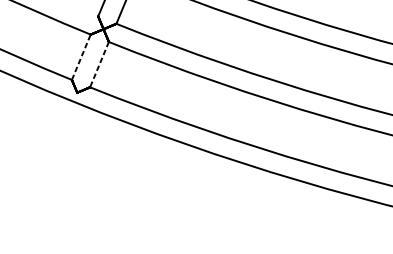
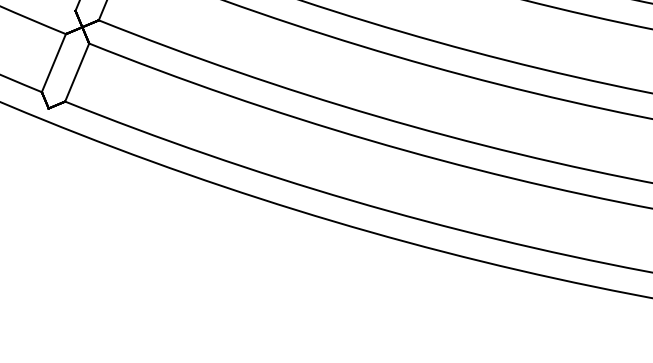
line: (81, 56) -> (54, 62), dashed -> solid
line: (99, 65) -> (77, 73), dashed -> solid

